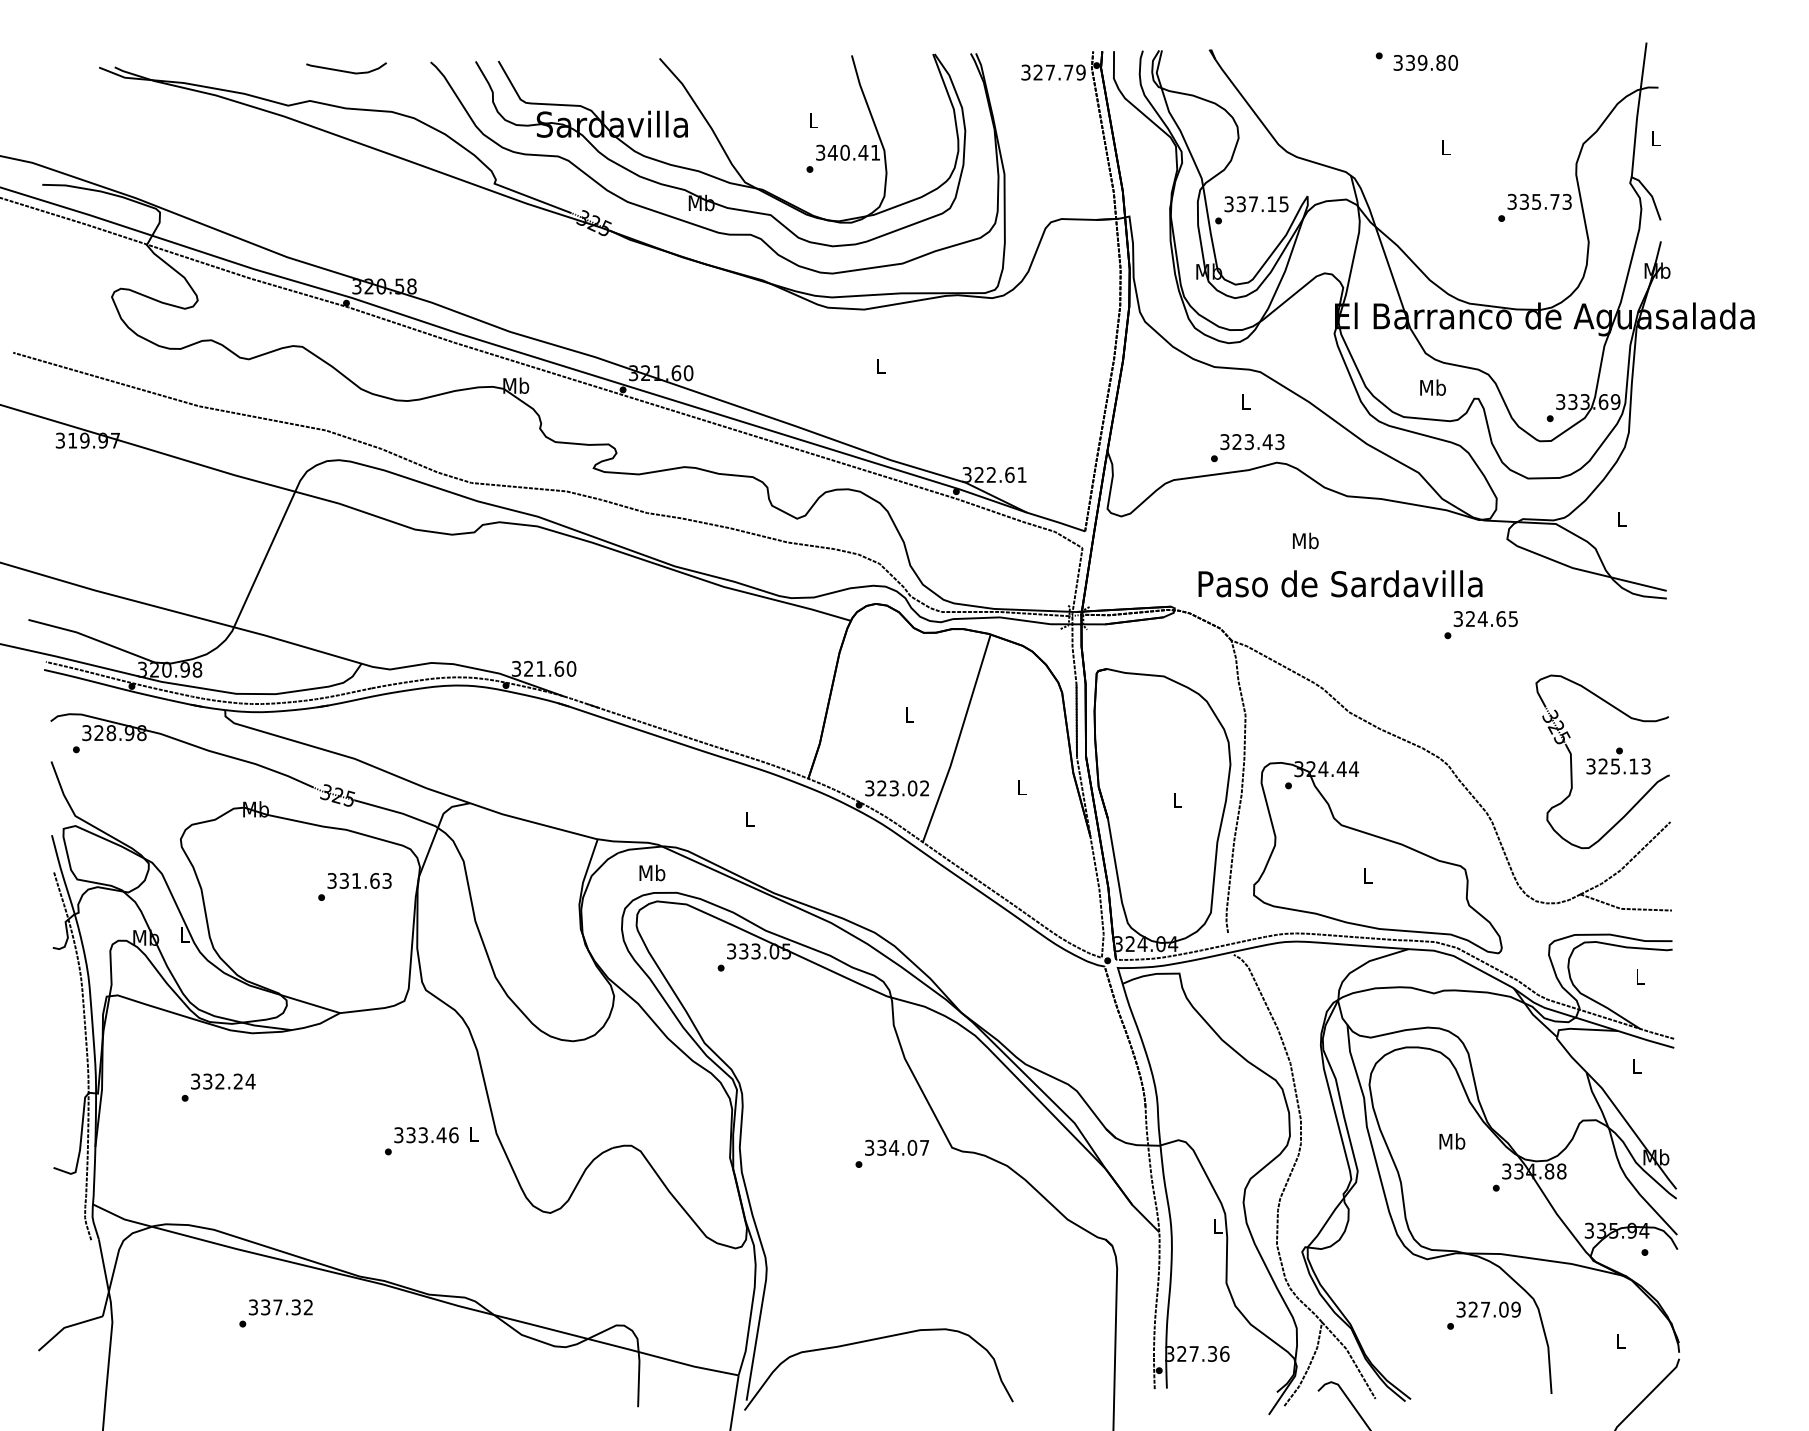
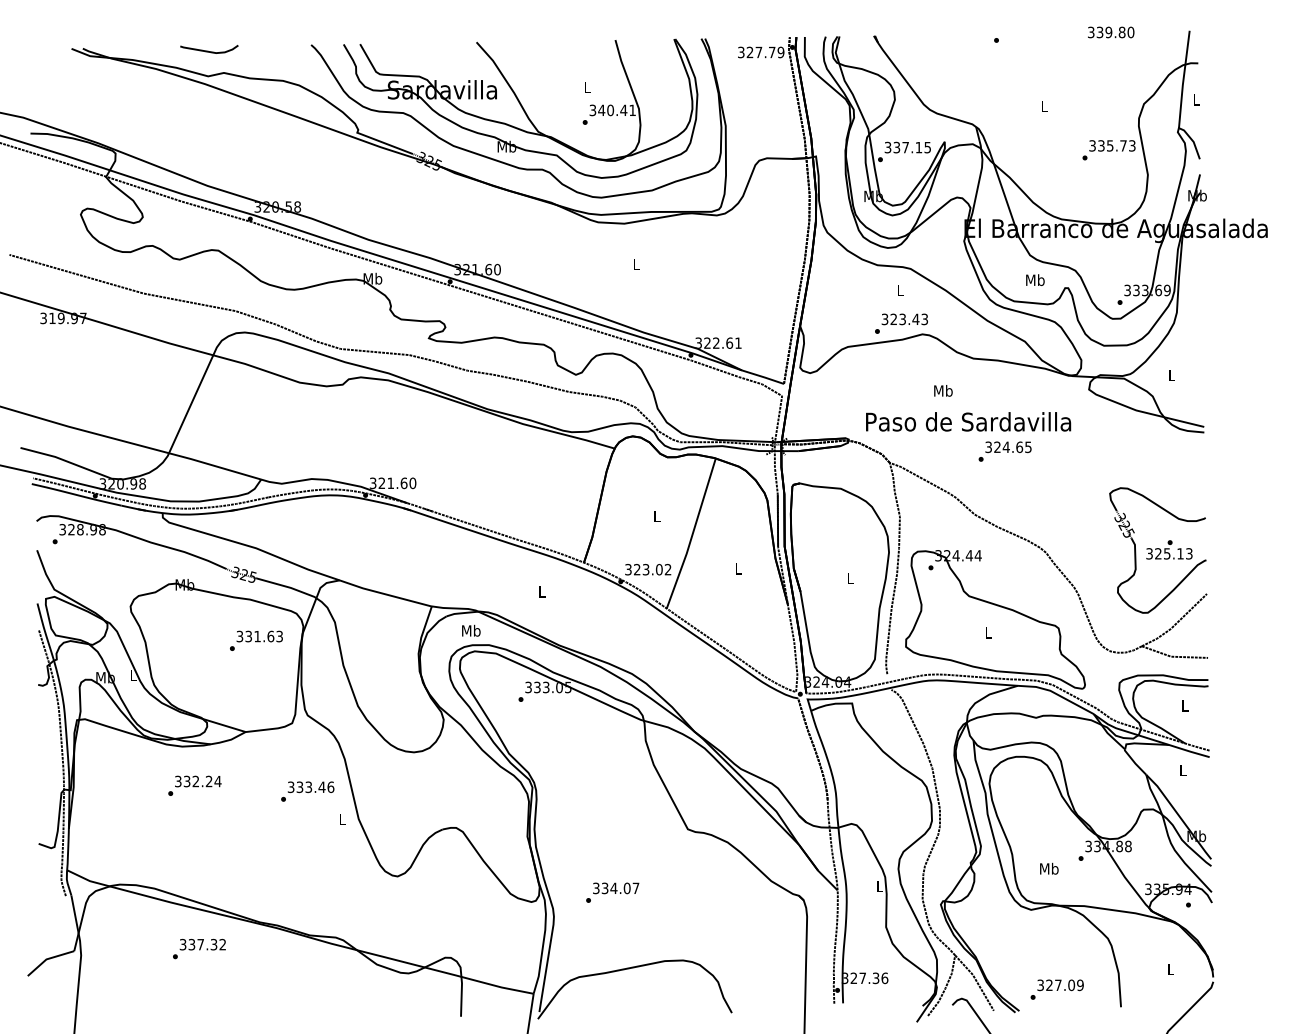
text: (1426, 62) -> (1111, 32), moved
curve: (345, 69) -> (208, 50), moved
text: (1480, 624) -> (1004, 451), moved
text: (218, 1087) -> (194, 785), moved
text: (421, 1141) -> (307, 791), moved
text: (1452, 1141) -> (1049, 868), moved
text: (892, 1153) -> (612, 892), moved
text: (1483, 1315) -> (1056, 989), moved

